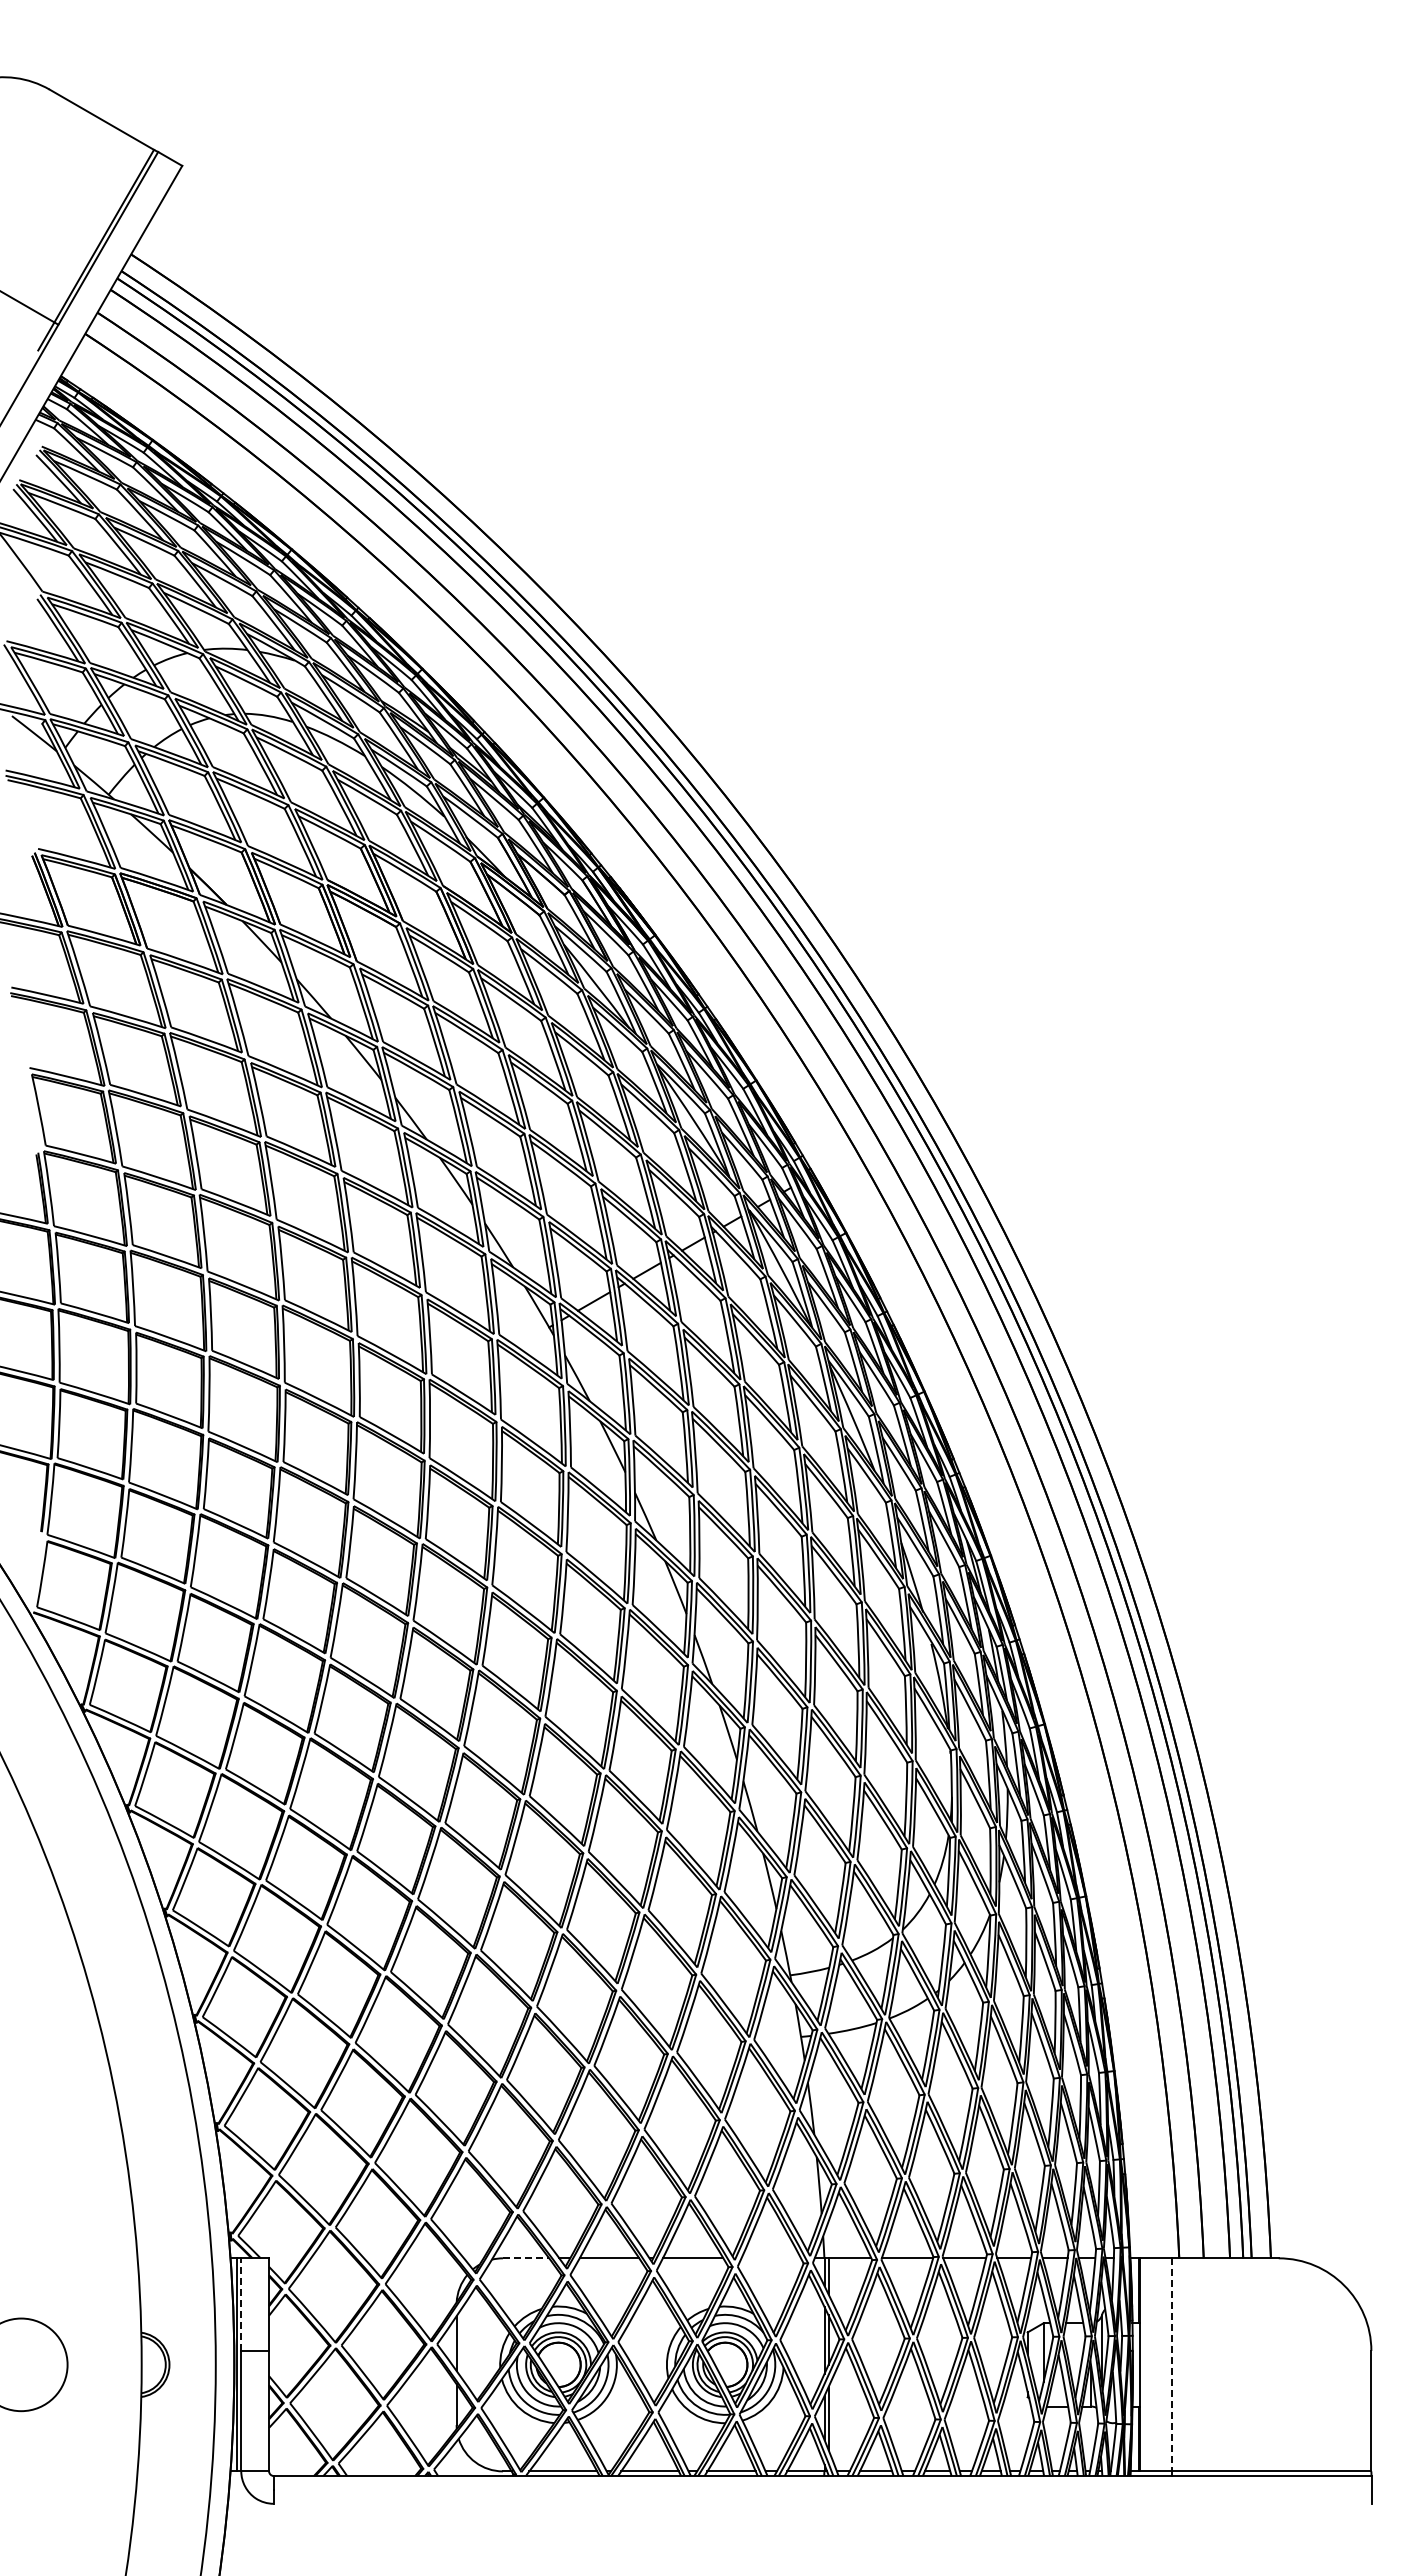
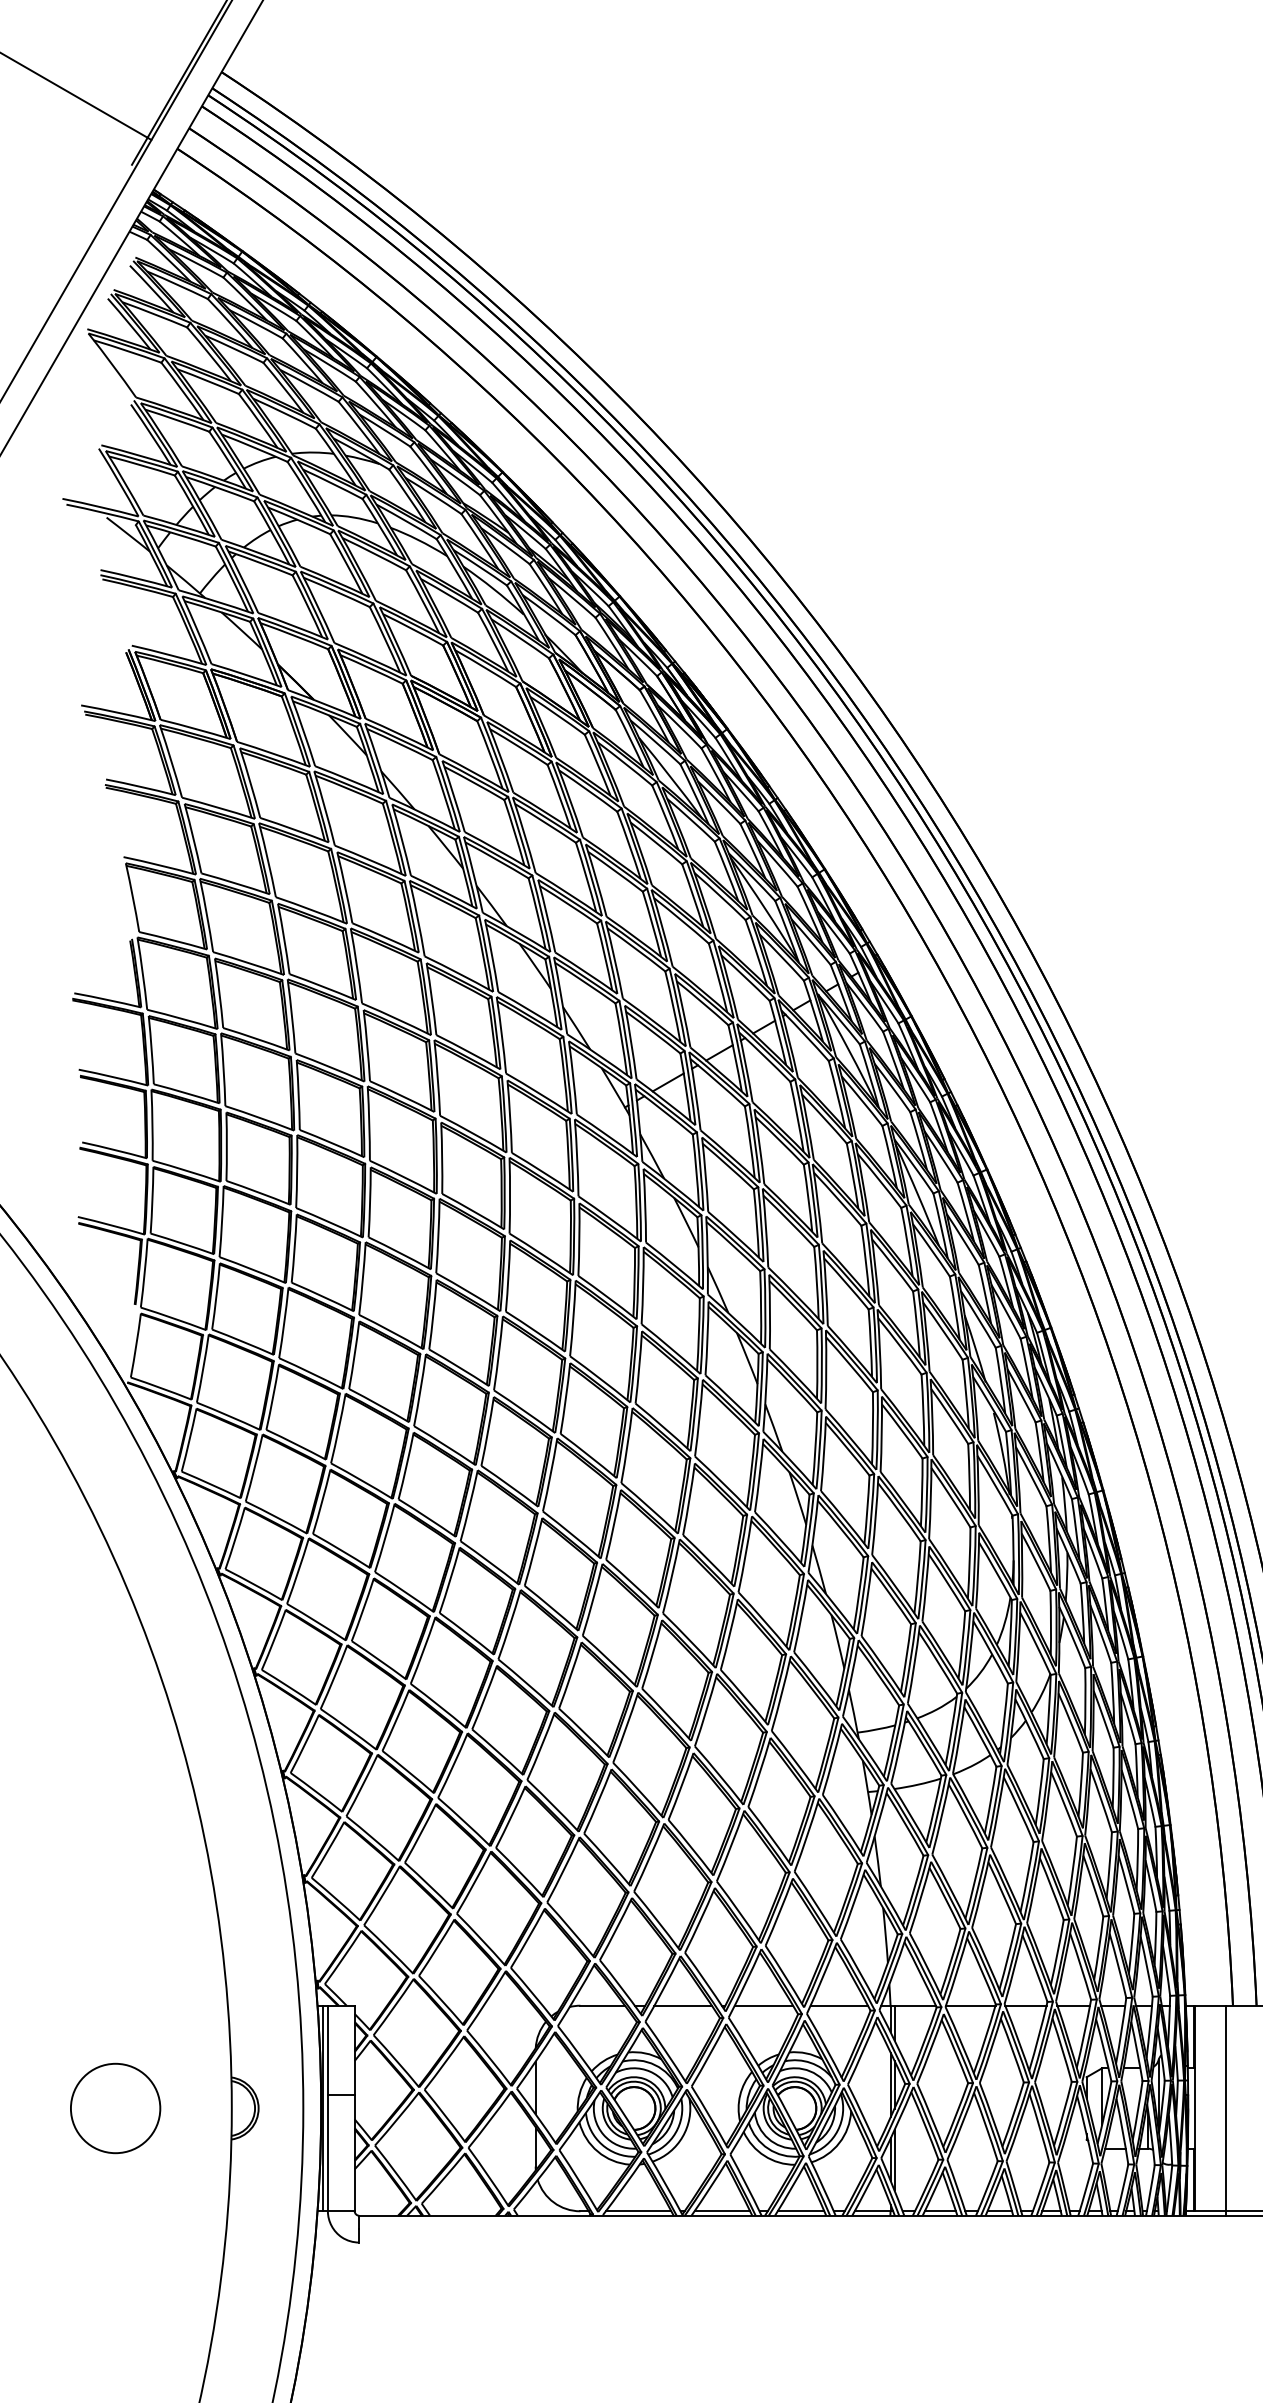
line: (526, 2258) -> (603, 2005), dashed -> solid
line: (771, 2258) -> (839, 2005), added
line: (241, 2304) -> (328, 2050), dashed -> solid
line: (1172, 2364) -> (1226, 2108), dashed -> solid

